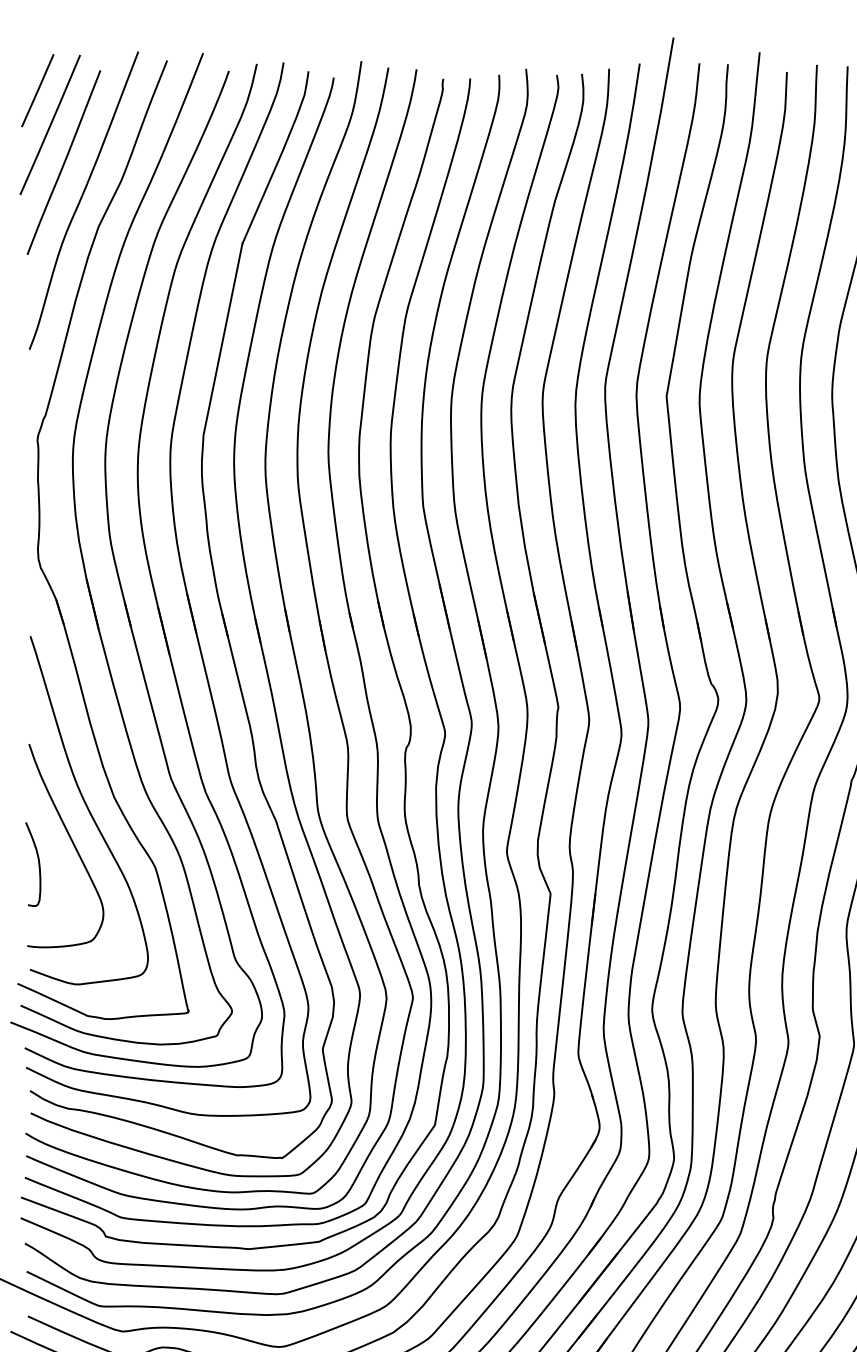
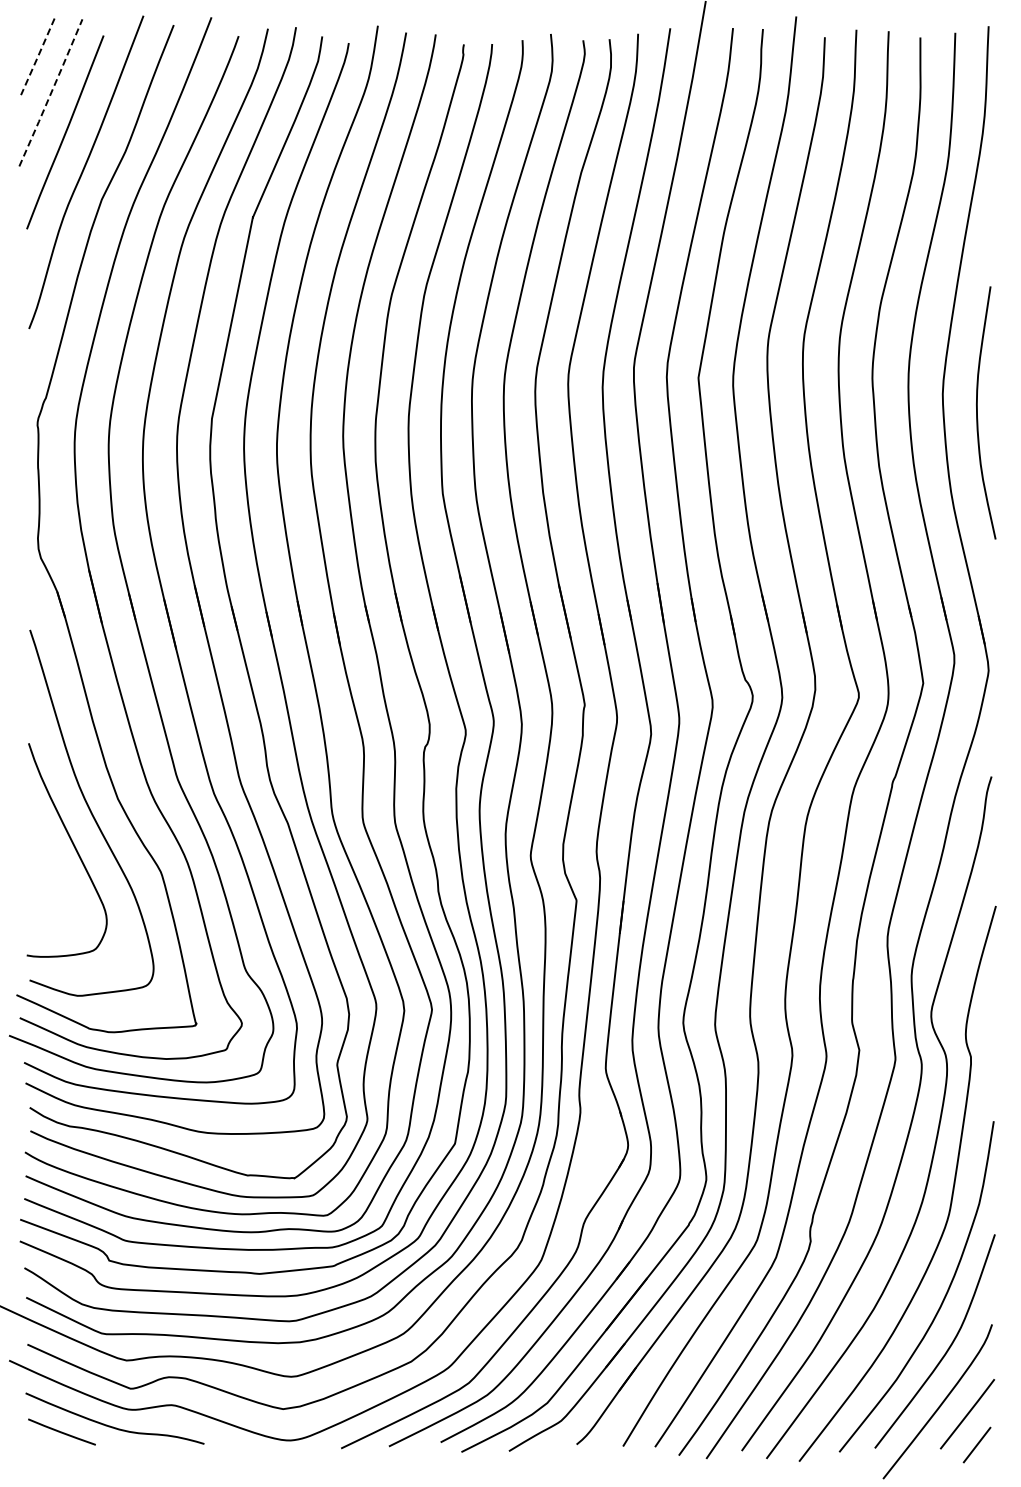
line: (37, 90) -> (37, 56), solid -> dashed
line: (50, 124) -> (51, 92), solid -> dashed
curve: (38, 864) -> (38, 869), removed

